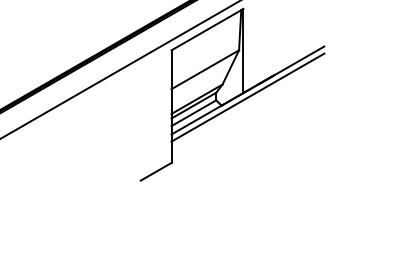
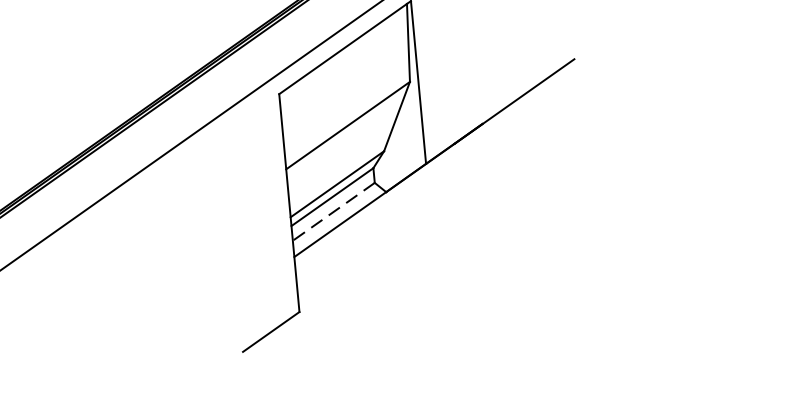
line: (247, 97) -> (434, 171), removed
line: (193, 113) -> (333, 212), solid -> dashed

